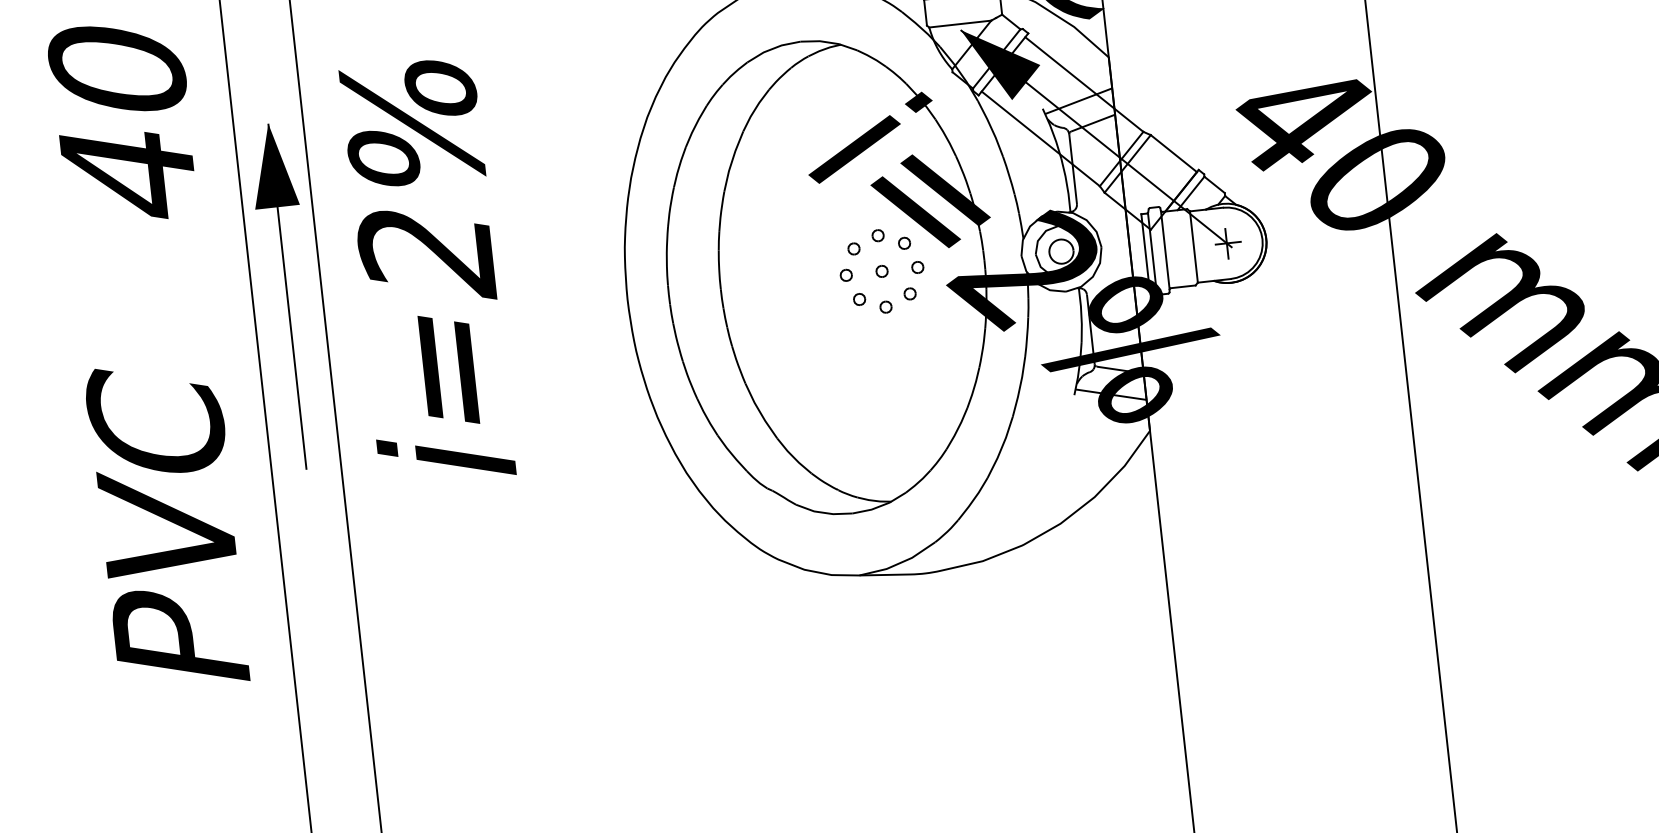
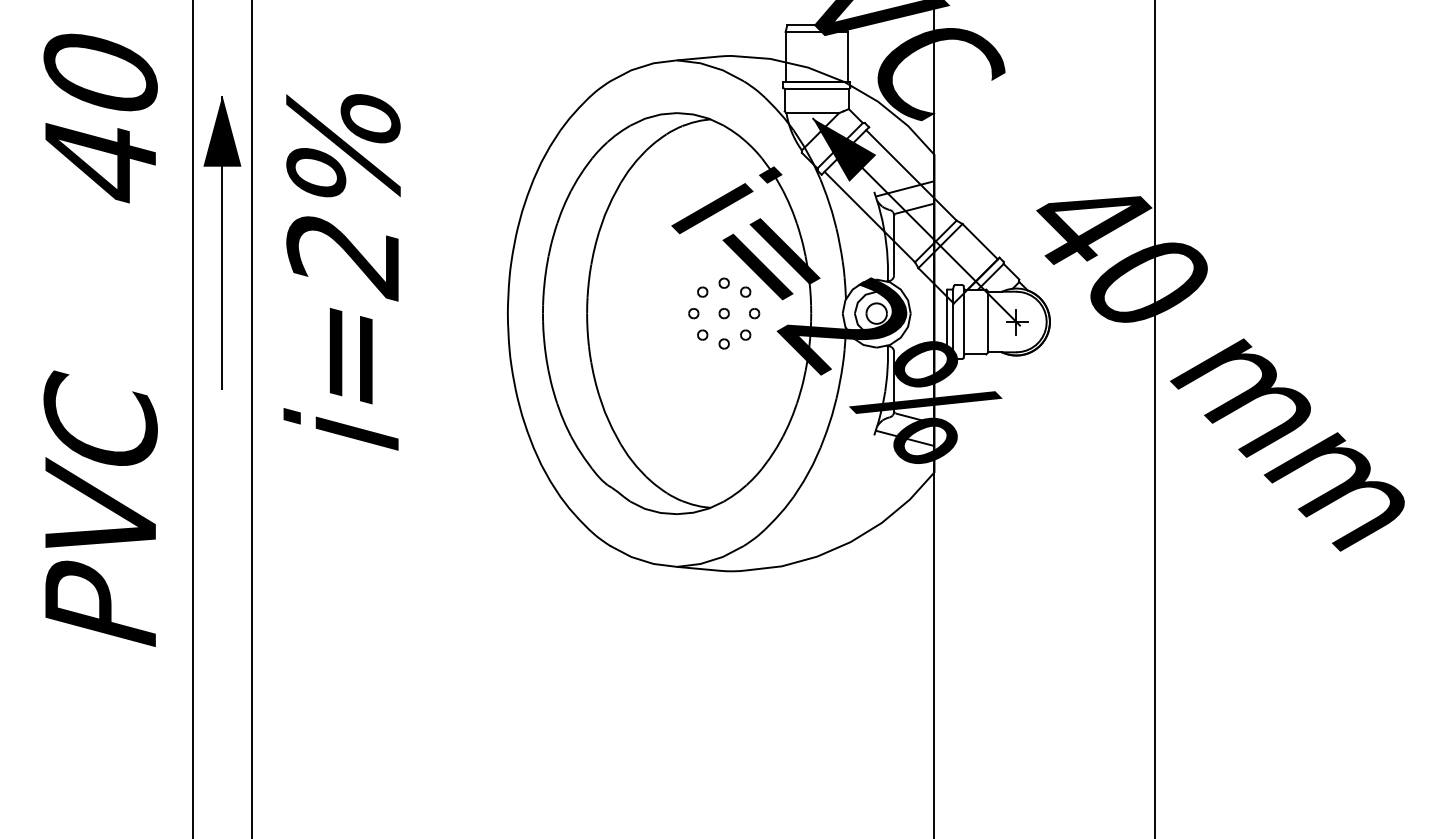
part: (287, 296) -> (222, 242), moved
text: (167, 525) -> (100, 508), moved

